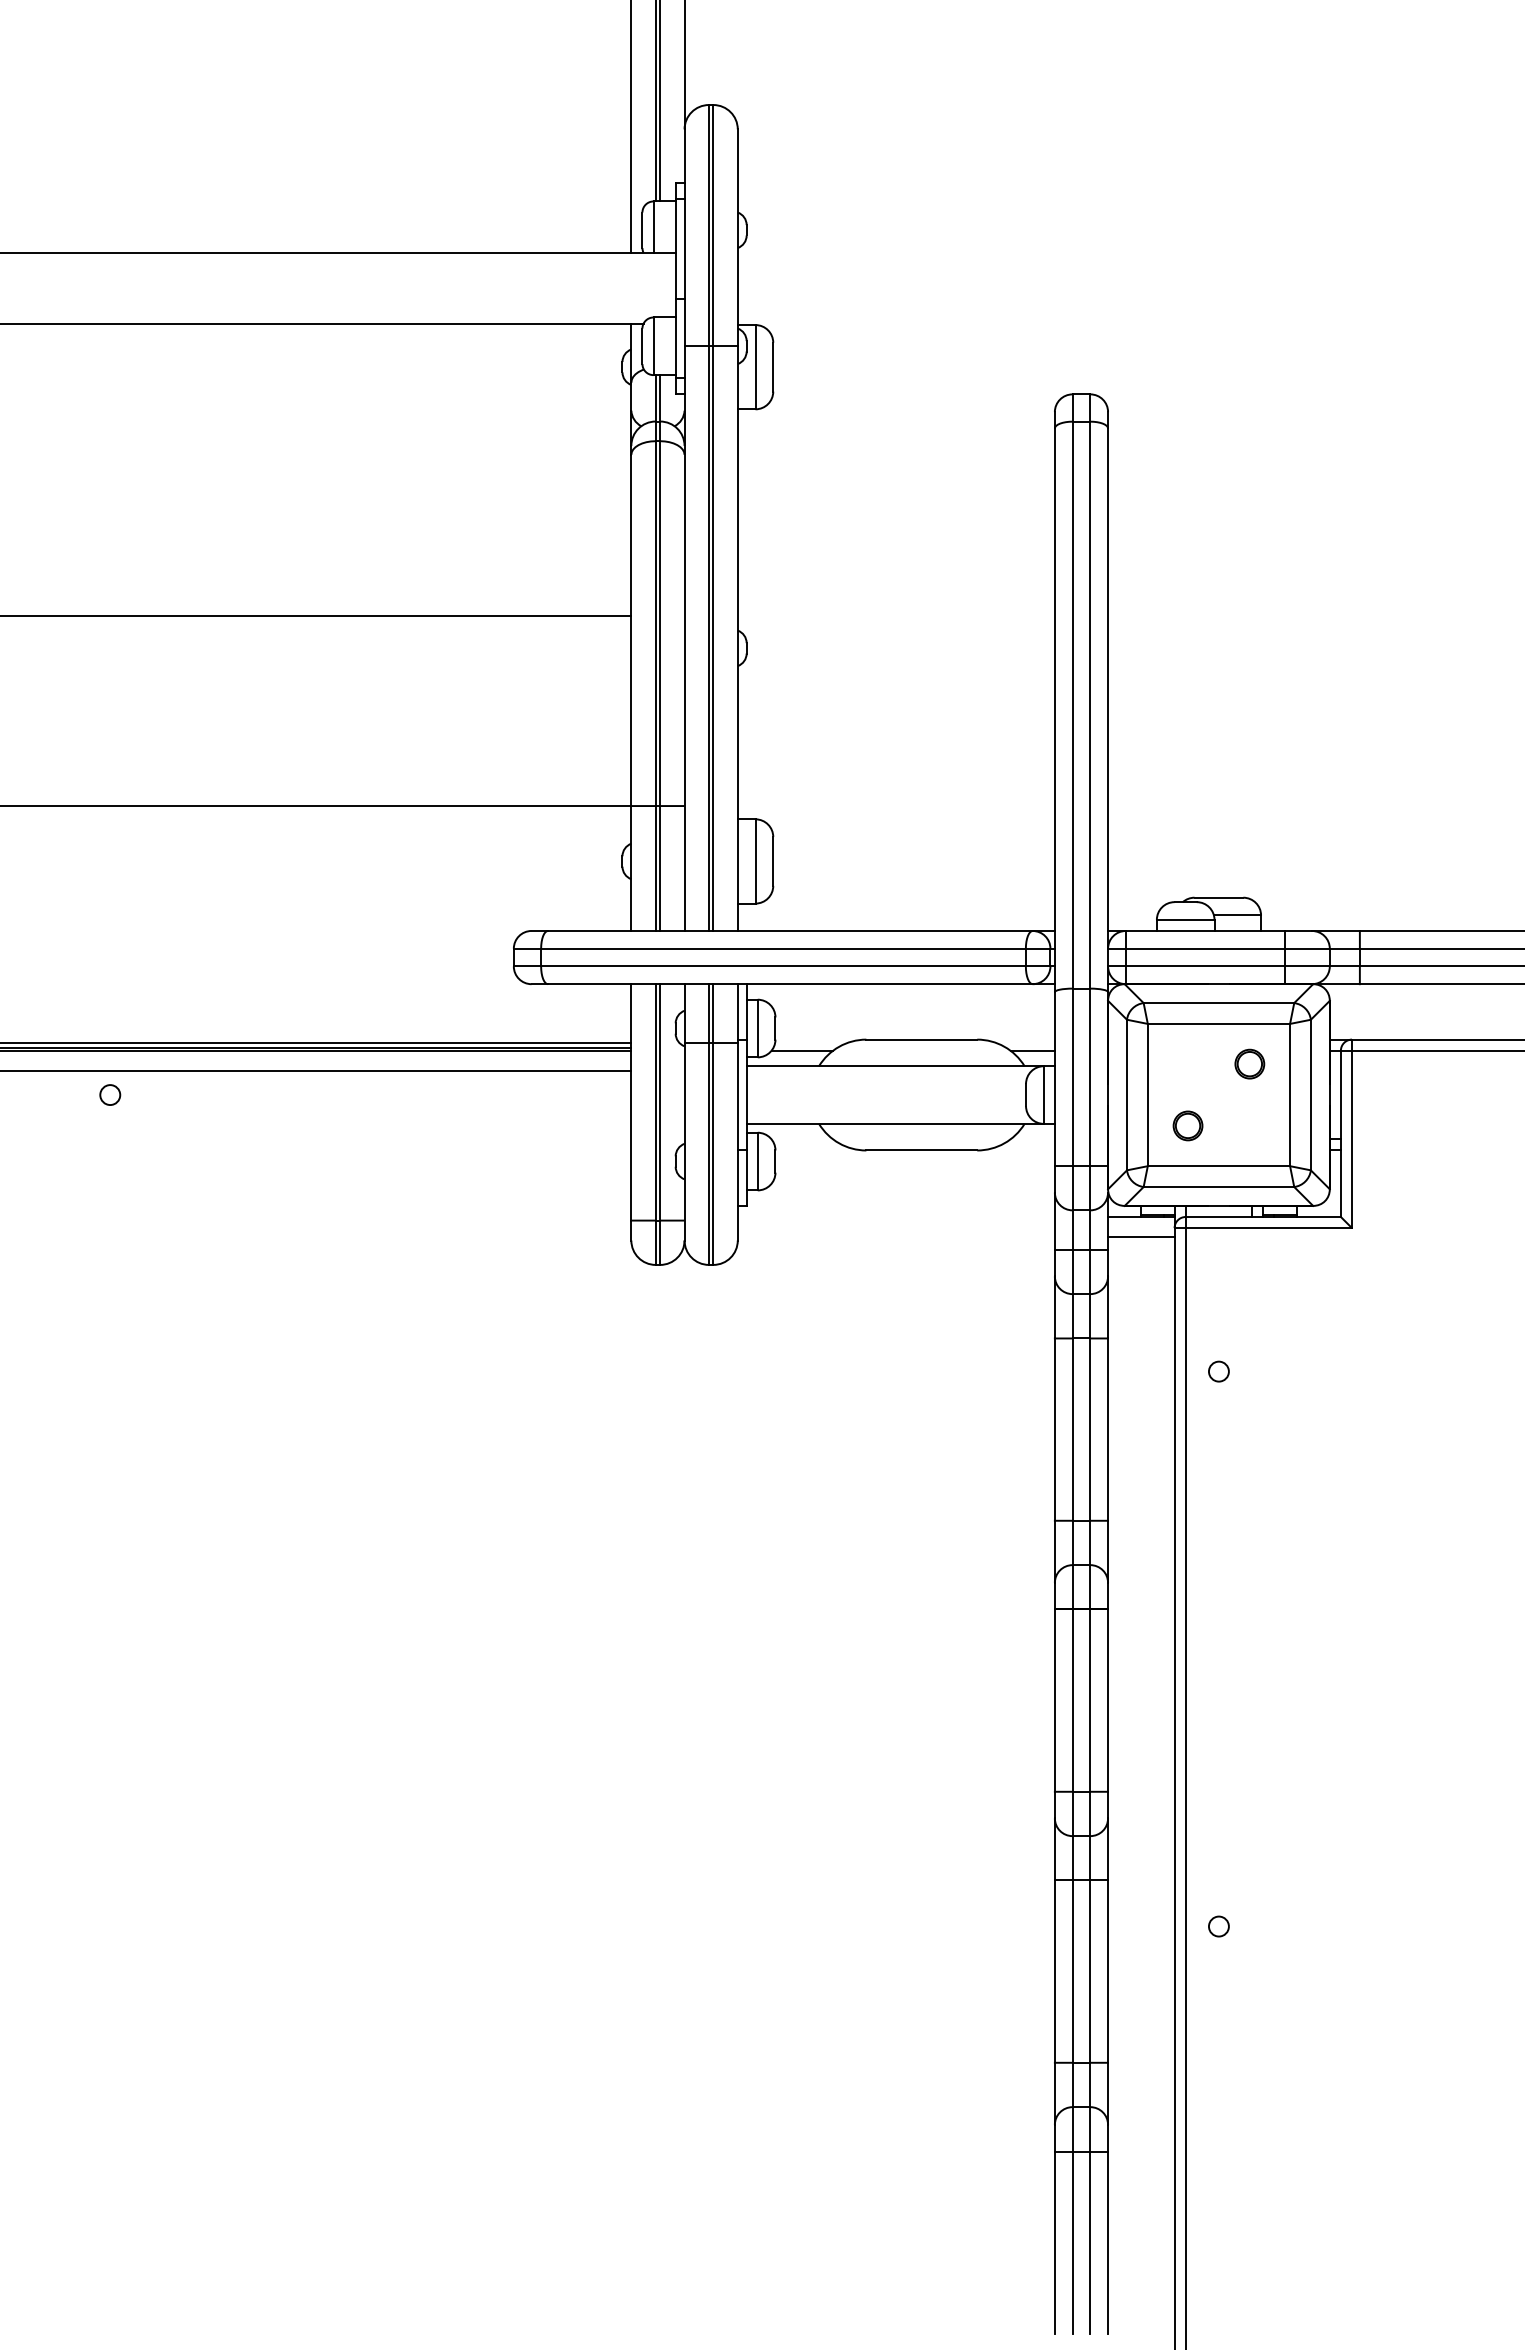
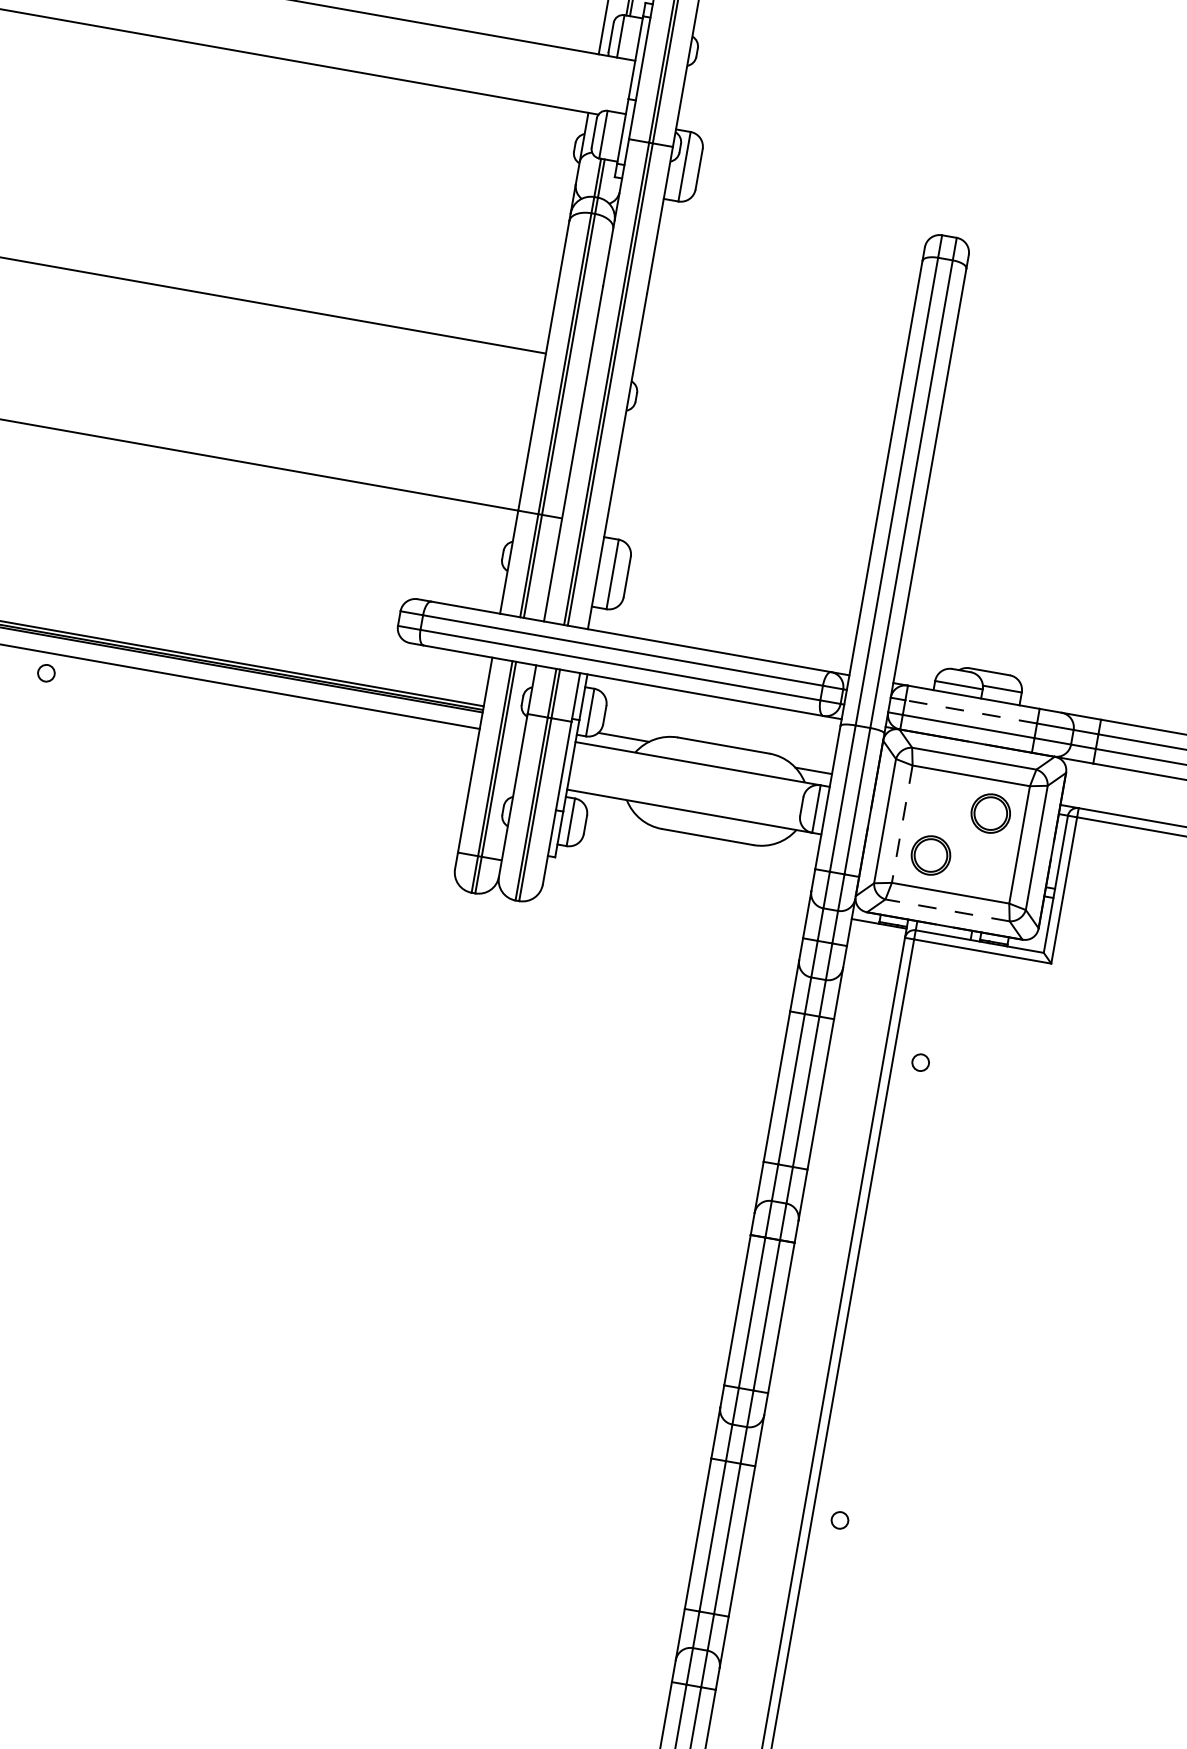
line: (1205, 948) -> (971, 711), solid -> dashed
part: (1249, 1063) -> (990, 812), size x1.6
line: (1147, 1095) -> (901, 824), solid -> dashed
part: (1187, 1125) -> (930, 855), size x1.6
line: (1218, 1187) -> (947, 910), solid -> dashed
line: (1141, 1236) -> (876, 939), removed

